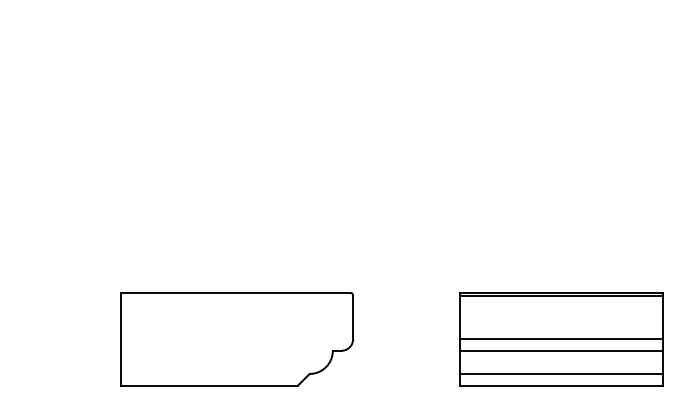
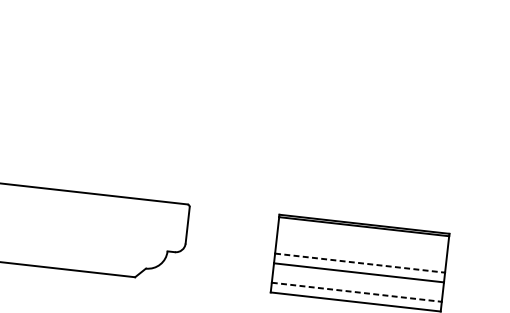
line: (561, 339) -> (360, 263), solid -> dashed
line: (561, 373) -> (357, 291), solid -> dashed

